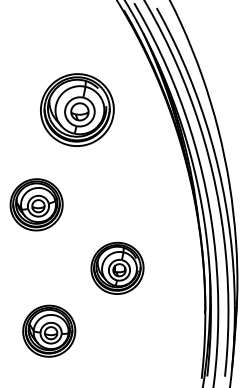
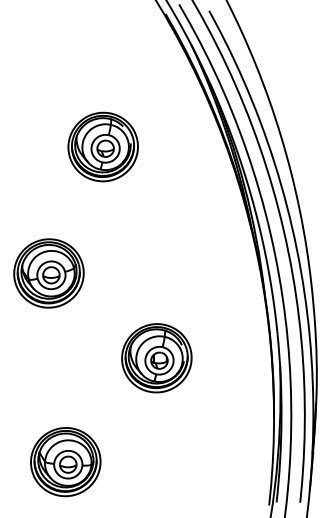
part: (76, 109) -> (102, 146), size x0.71
part: (49, 331) -> (65, 462), moved

